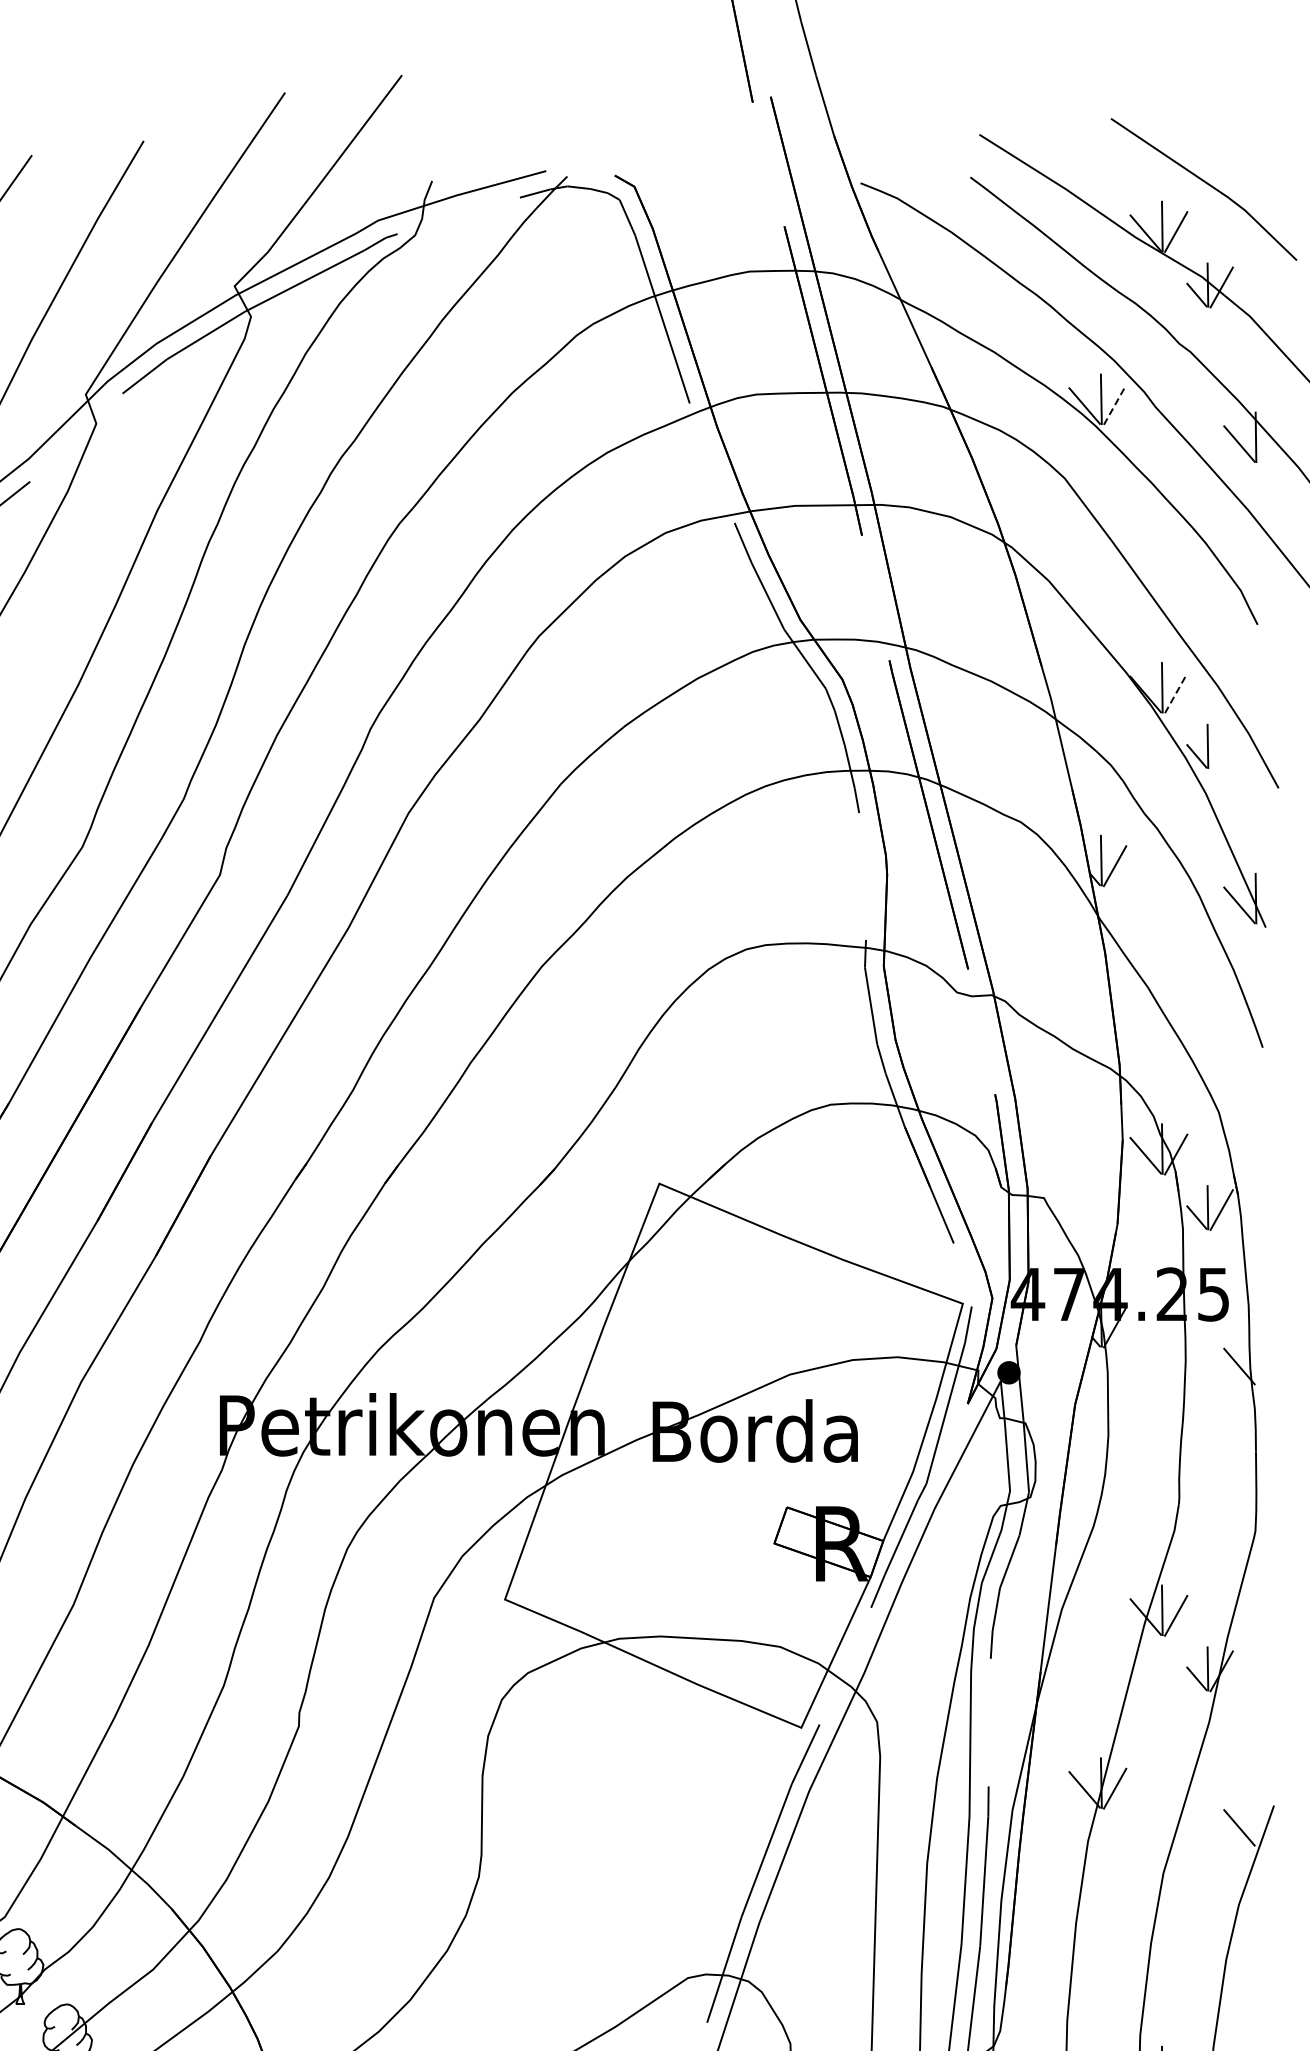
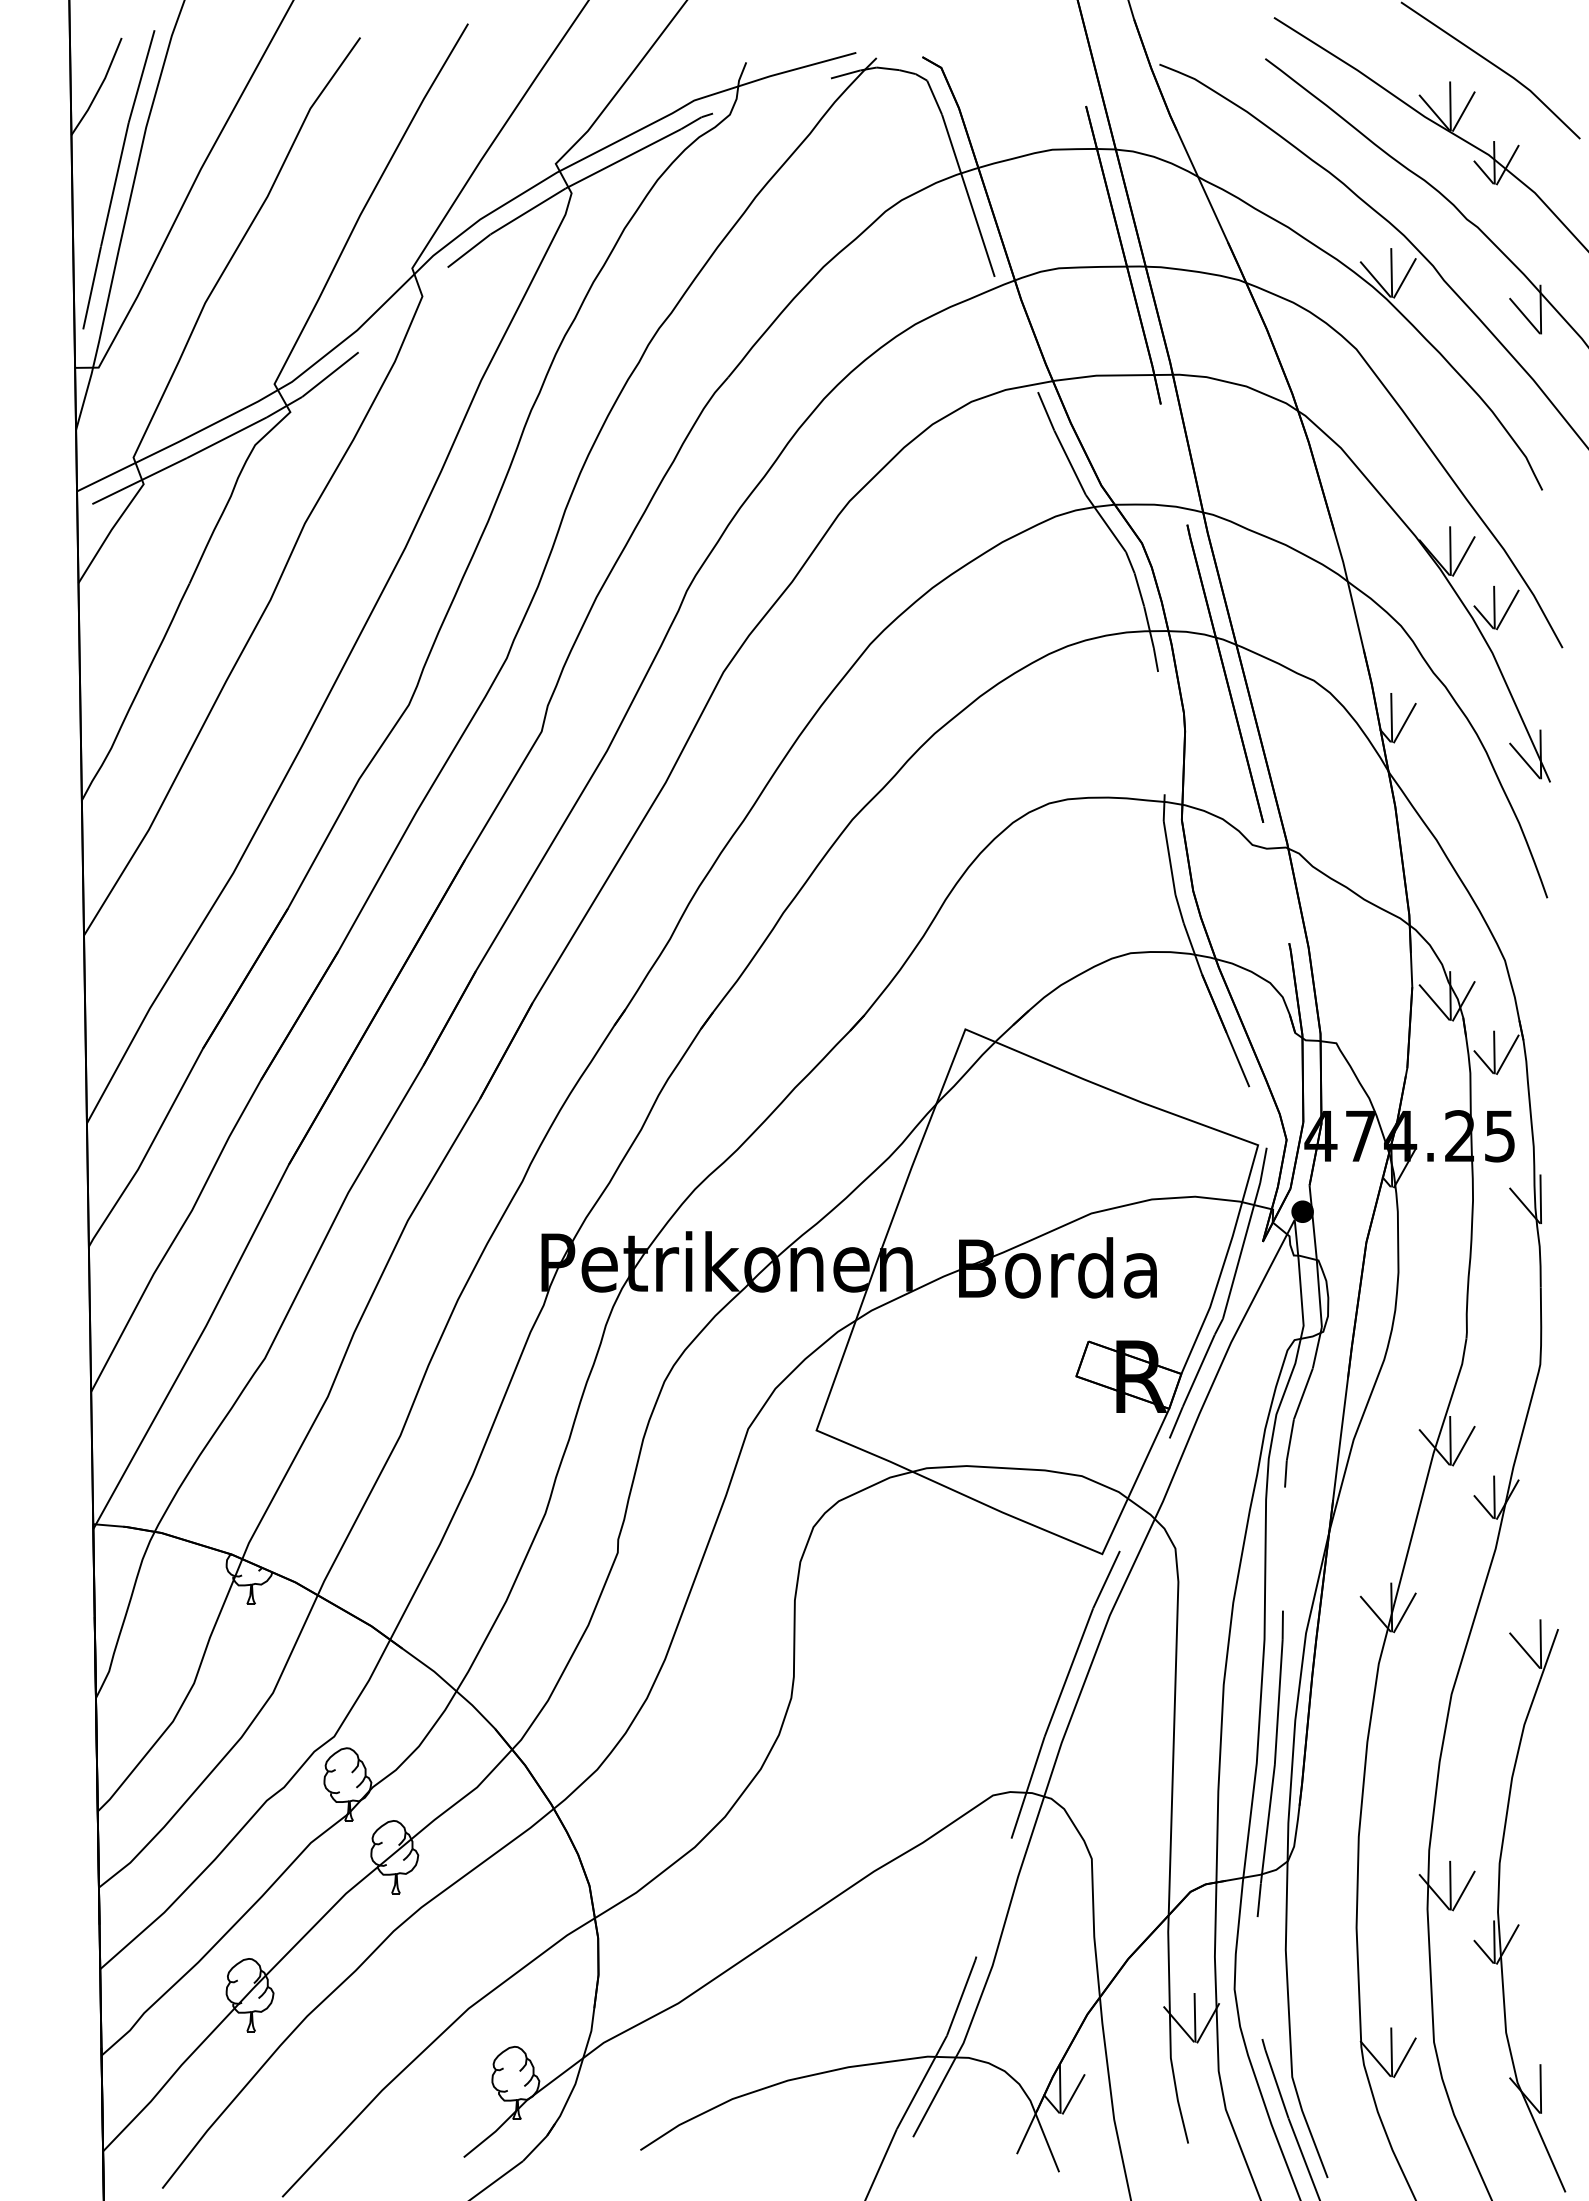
line: (1115, 404) -> (1405, 277), dashed -> solid
line: (1176, 693) -> (1464, 556), dashed -> solid
line: (1221, 748) -> (1507, 609), added
line: (1255, 1360) -> (1540, 1199), added
line: (1255, 1821) -> (1540, 1644), added

